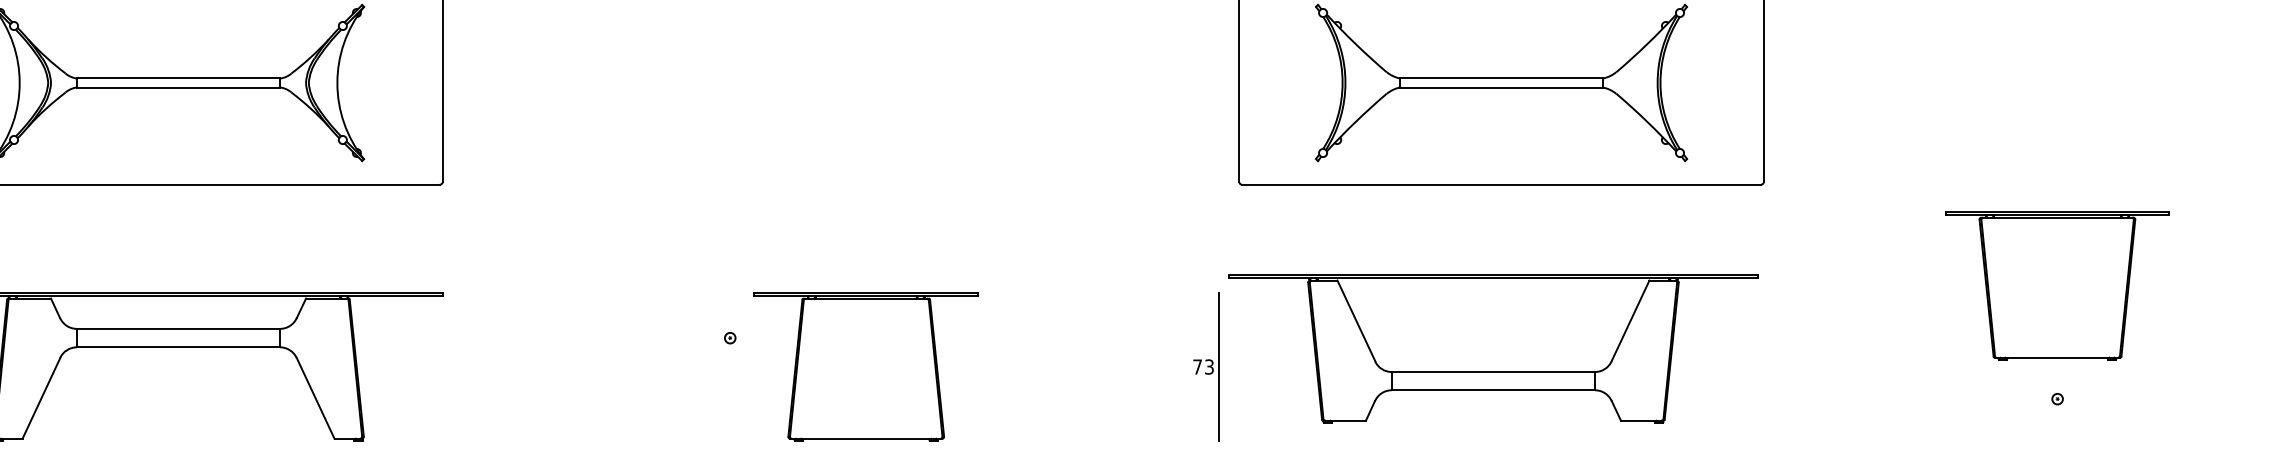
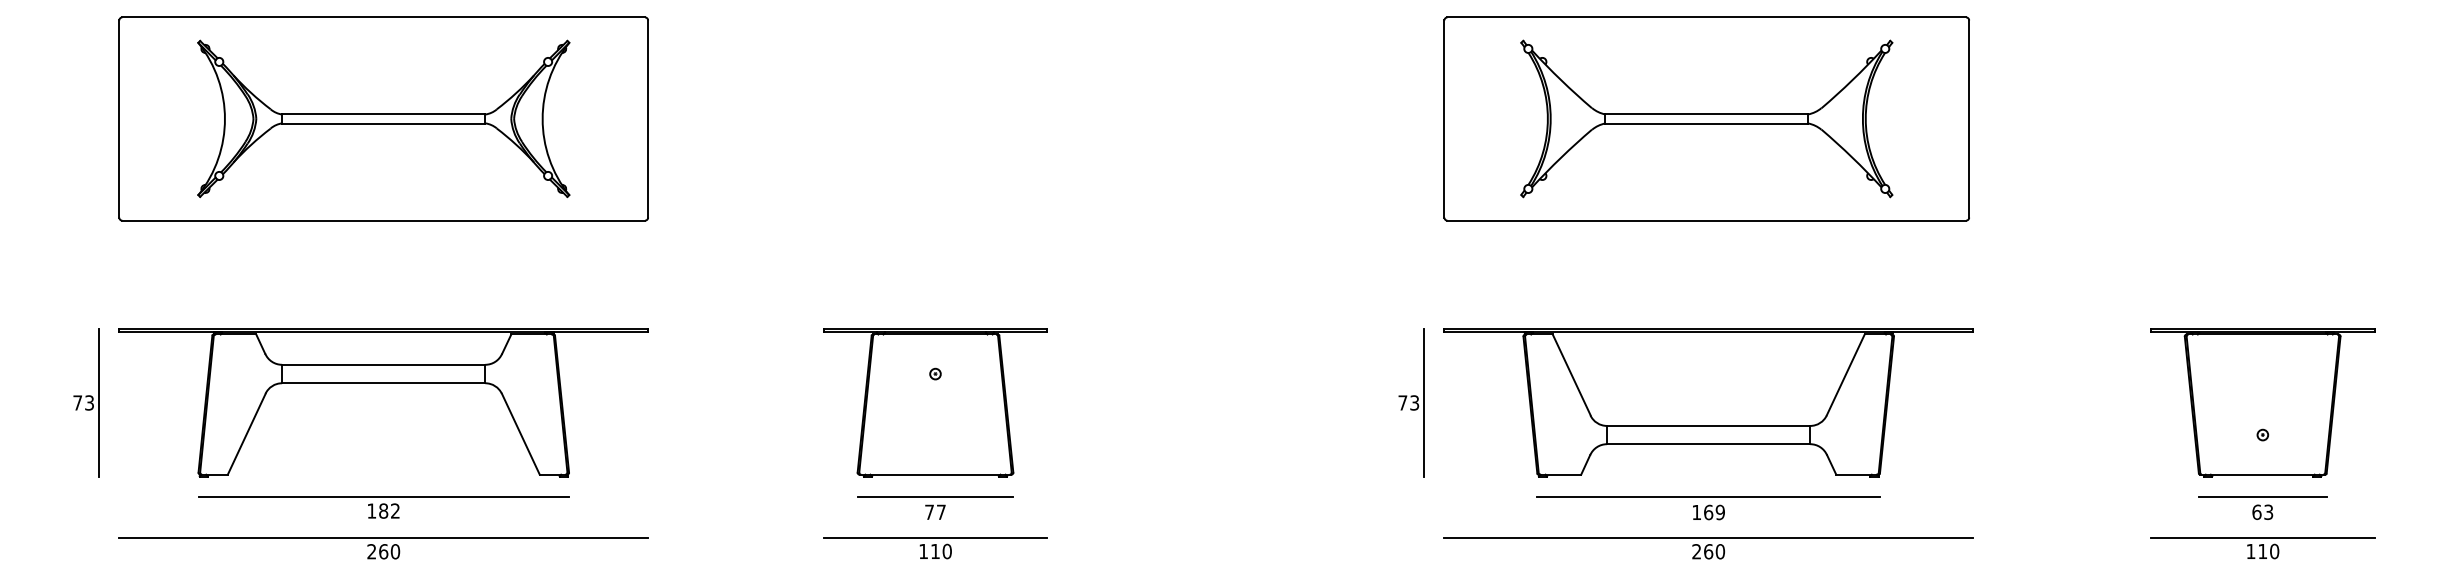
part: (2057, 285) -> (2262, 402), moved
part: (1493, 348) -> (1708, 402), moved
part: (866, 366) -> (935, 402), moved

